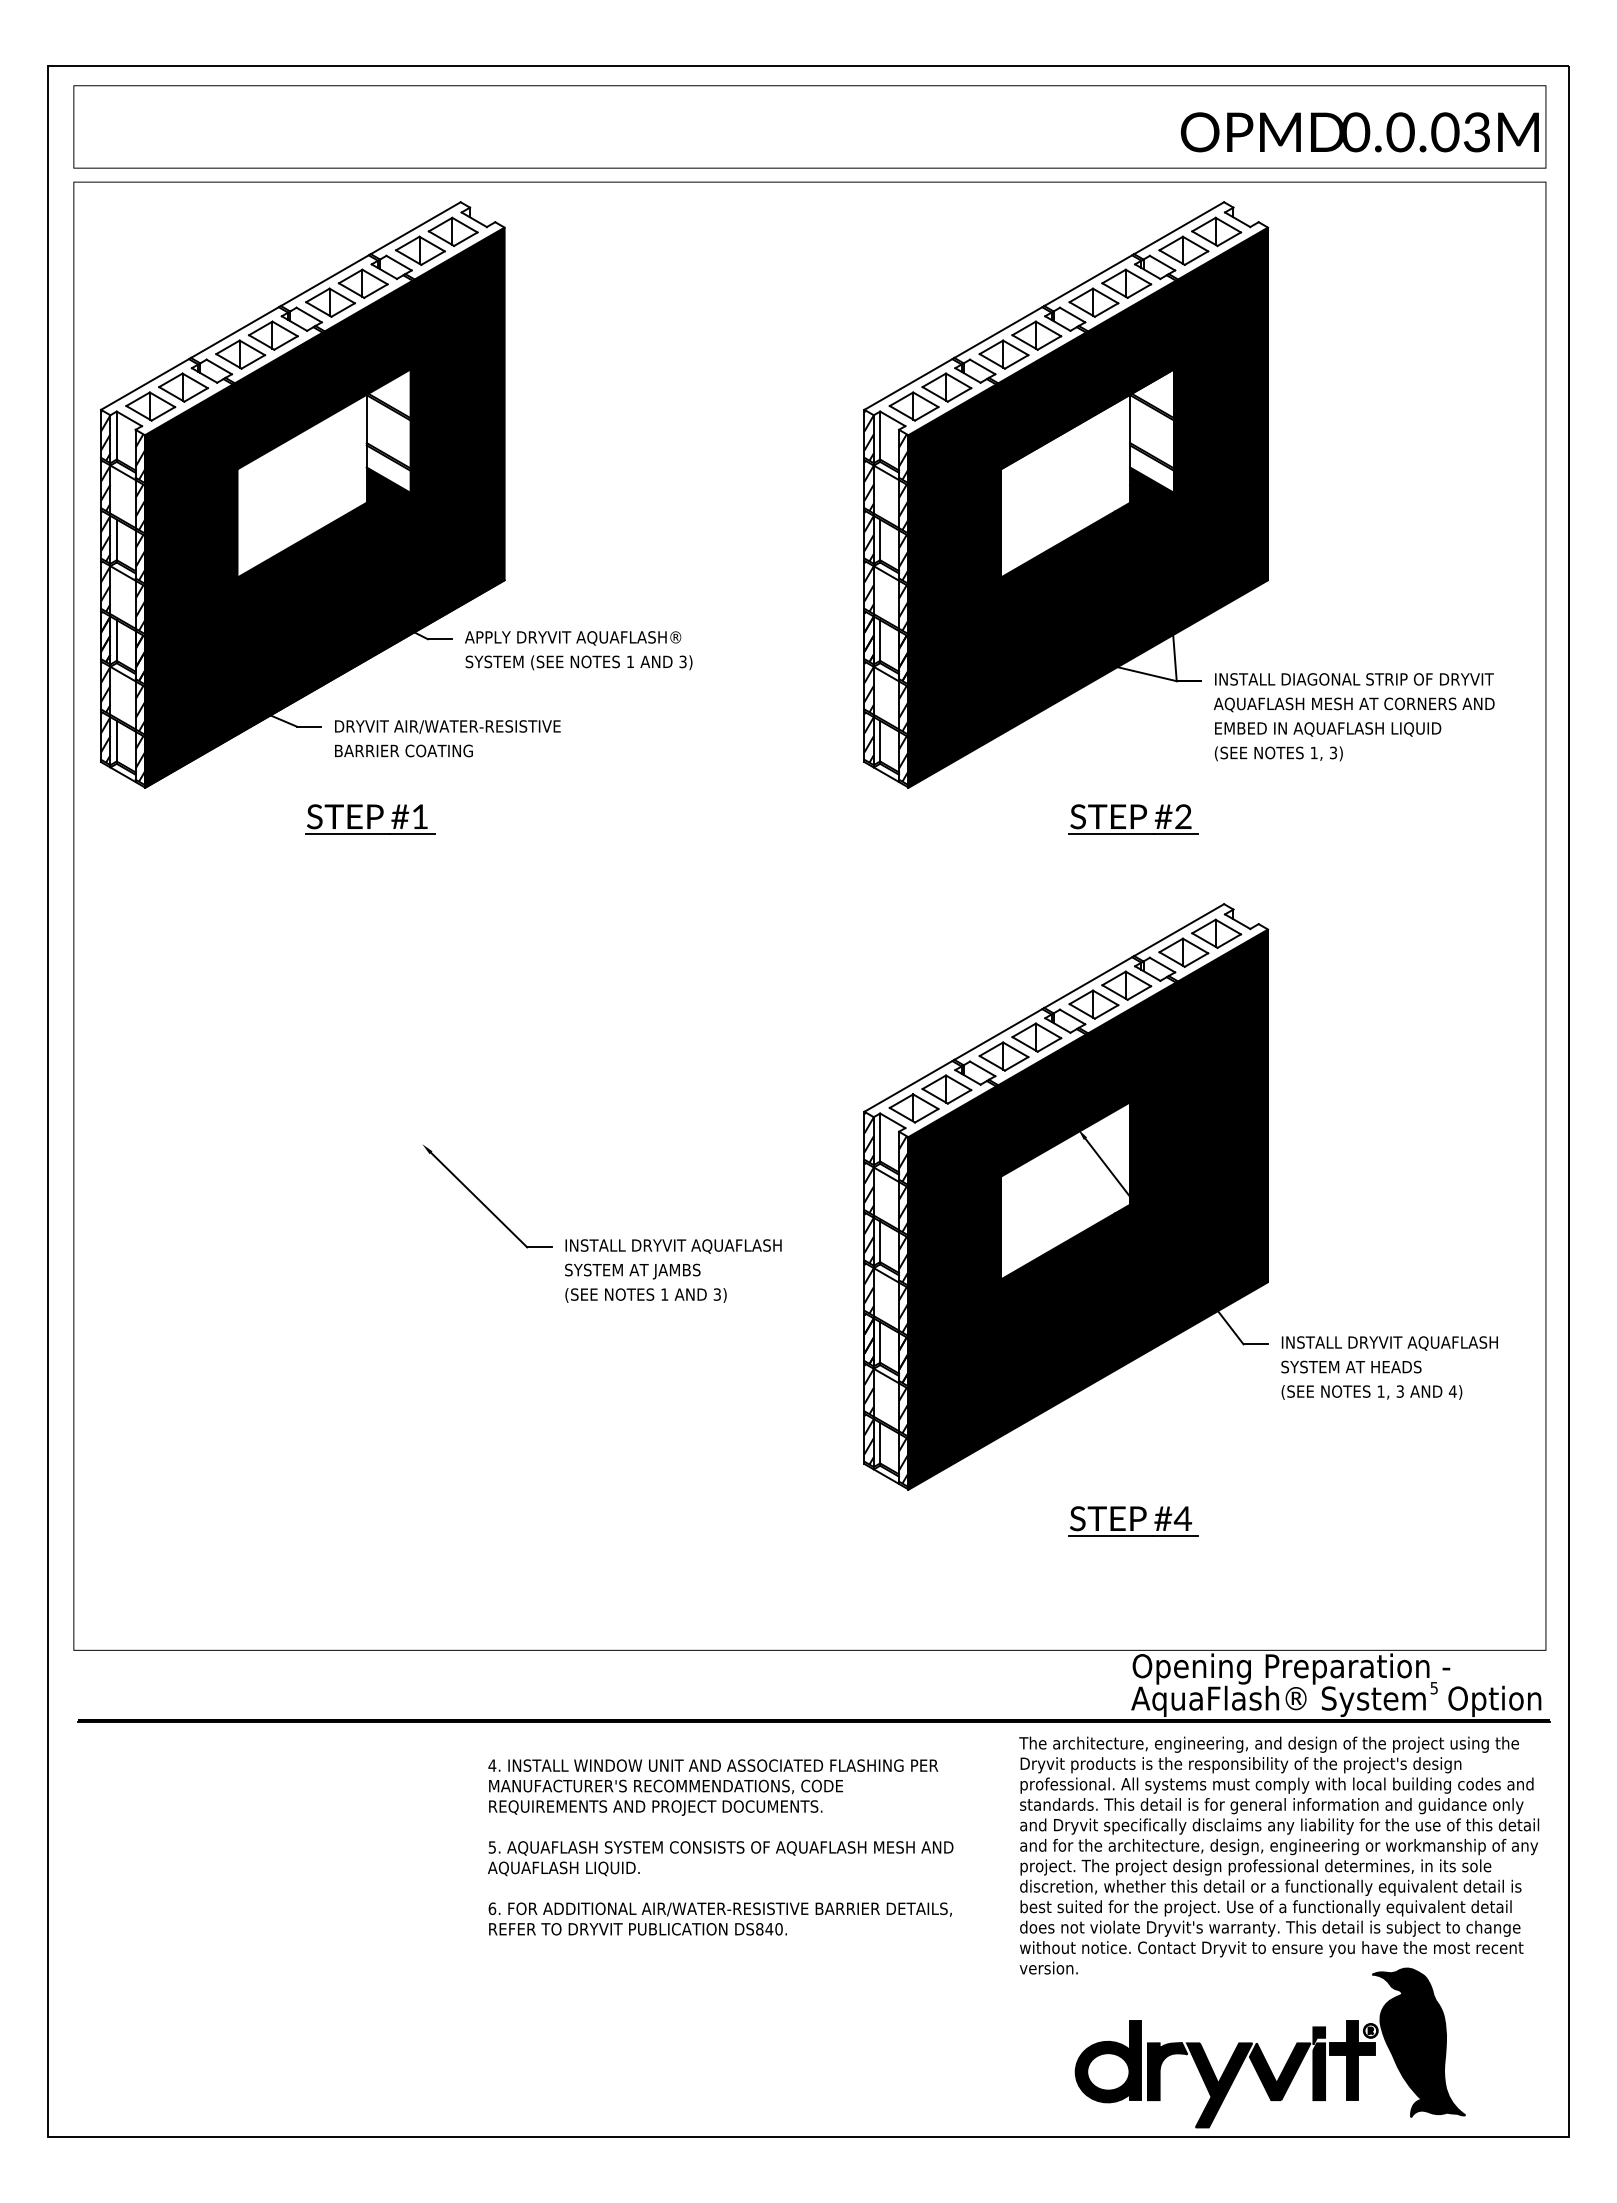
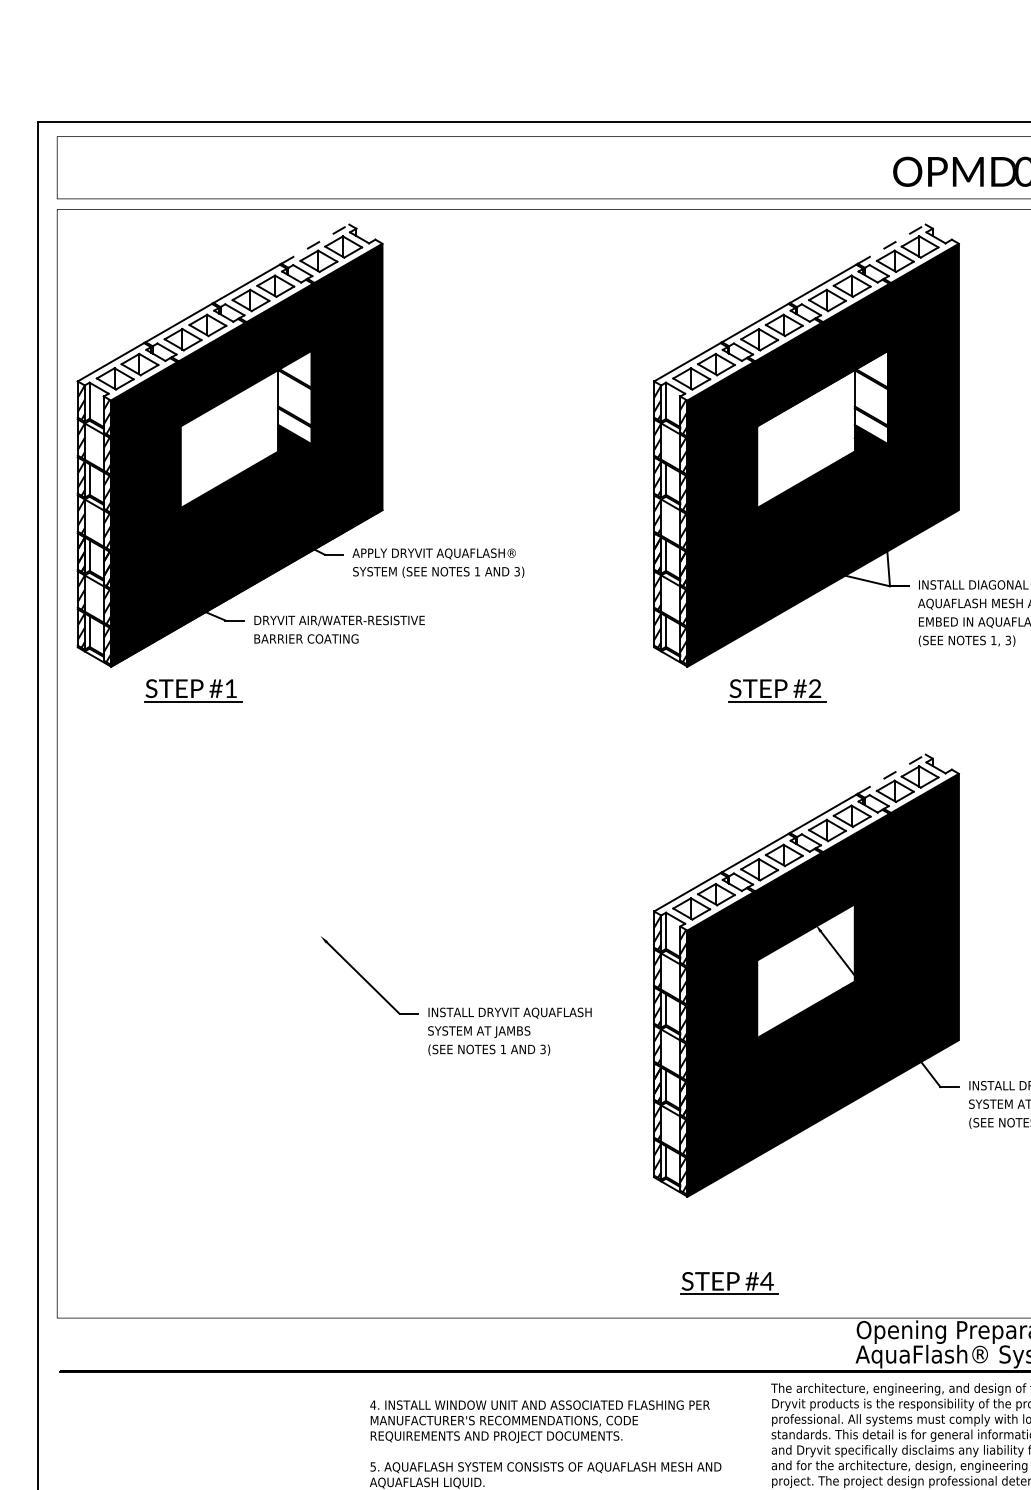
line: (415, 228) -> (315, 244), solid -> dashed
line: (1179, 228) -> (892, 244), solid -> dashed
part: (370, 819) -> (193, 690), moved
part: (1133, 819) -> (777, 690), moved
line: (1179, 930) -> (892, 774), solid -> dashed
part: (1133, 1521) -> (729, 1283), moved

